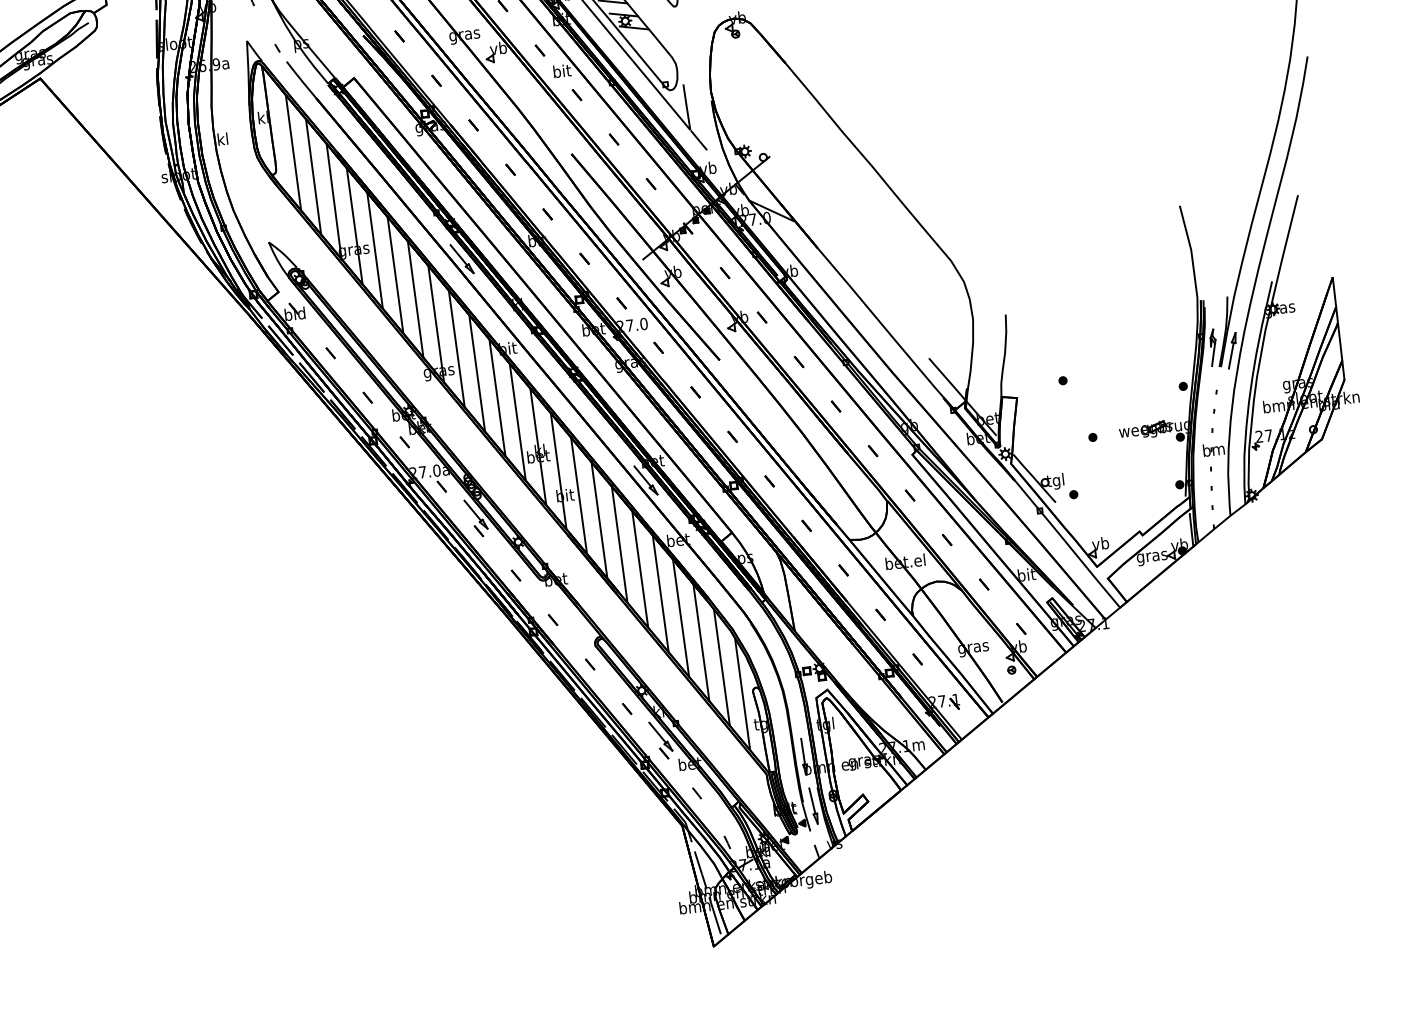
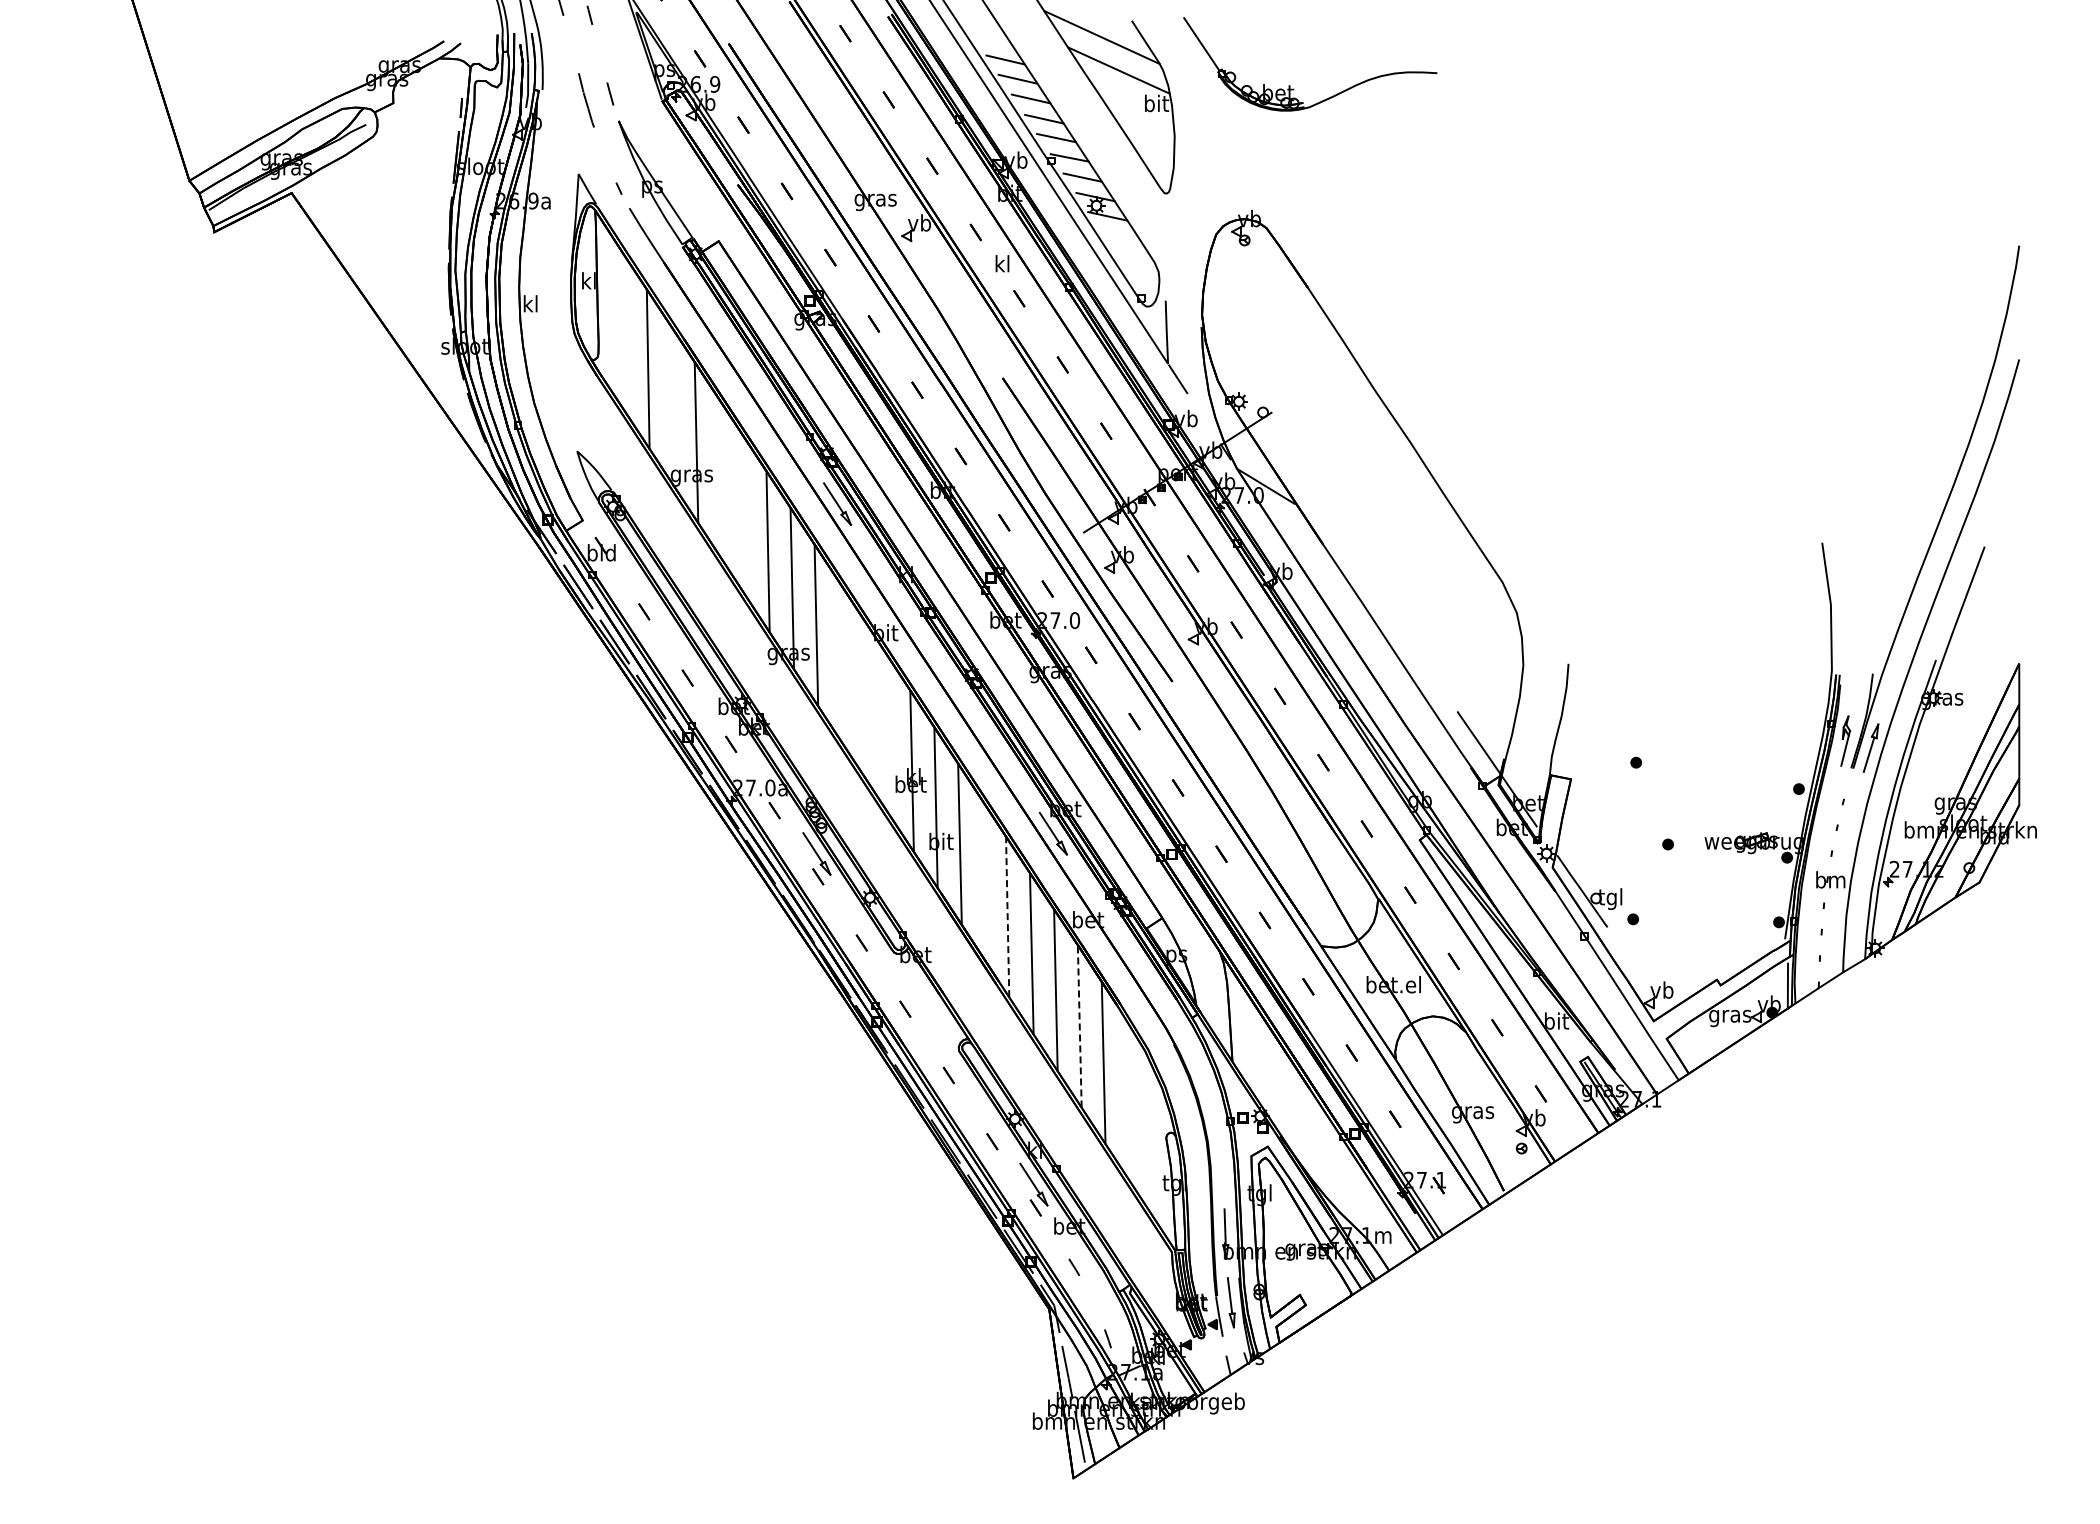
text: (562, 70) -> (1003, 263), bit -> kl
line: (293, 152) -> (624, 332), removed
line: (334, 201) -> (672, 405), removed
line: (375, 250) -> (720, 479), removed
line: (395, 275) -> (744, 515), removed
line: (477, 373) -> (840, 661), removed
line: (496, 397) -> (863, 697), removed
line: (517, 422) -> (887, 734), removed
line: (599, 520) -> (983, 880), removed
line: (619, 544) -> (1007, 916), solid -> dashed
line: (680, 617) -> (1079, 1025), solid -> dashed
line: (721, 667) -> (1127, 1099), removed
line: (742, 694) -> (1151, 1139), removed

